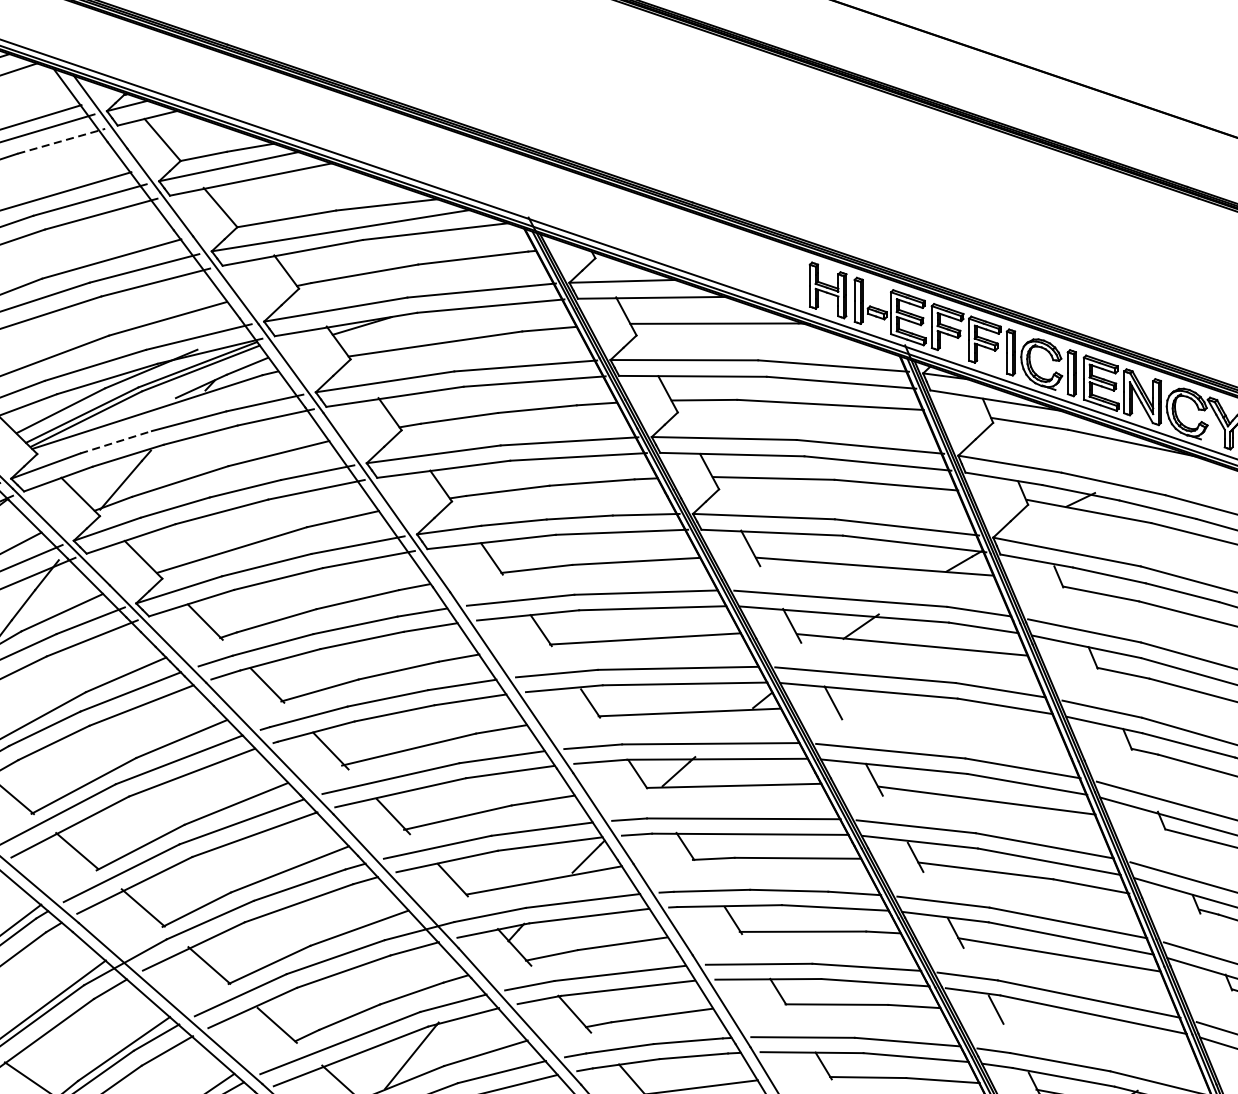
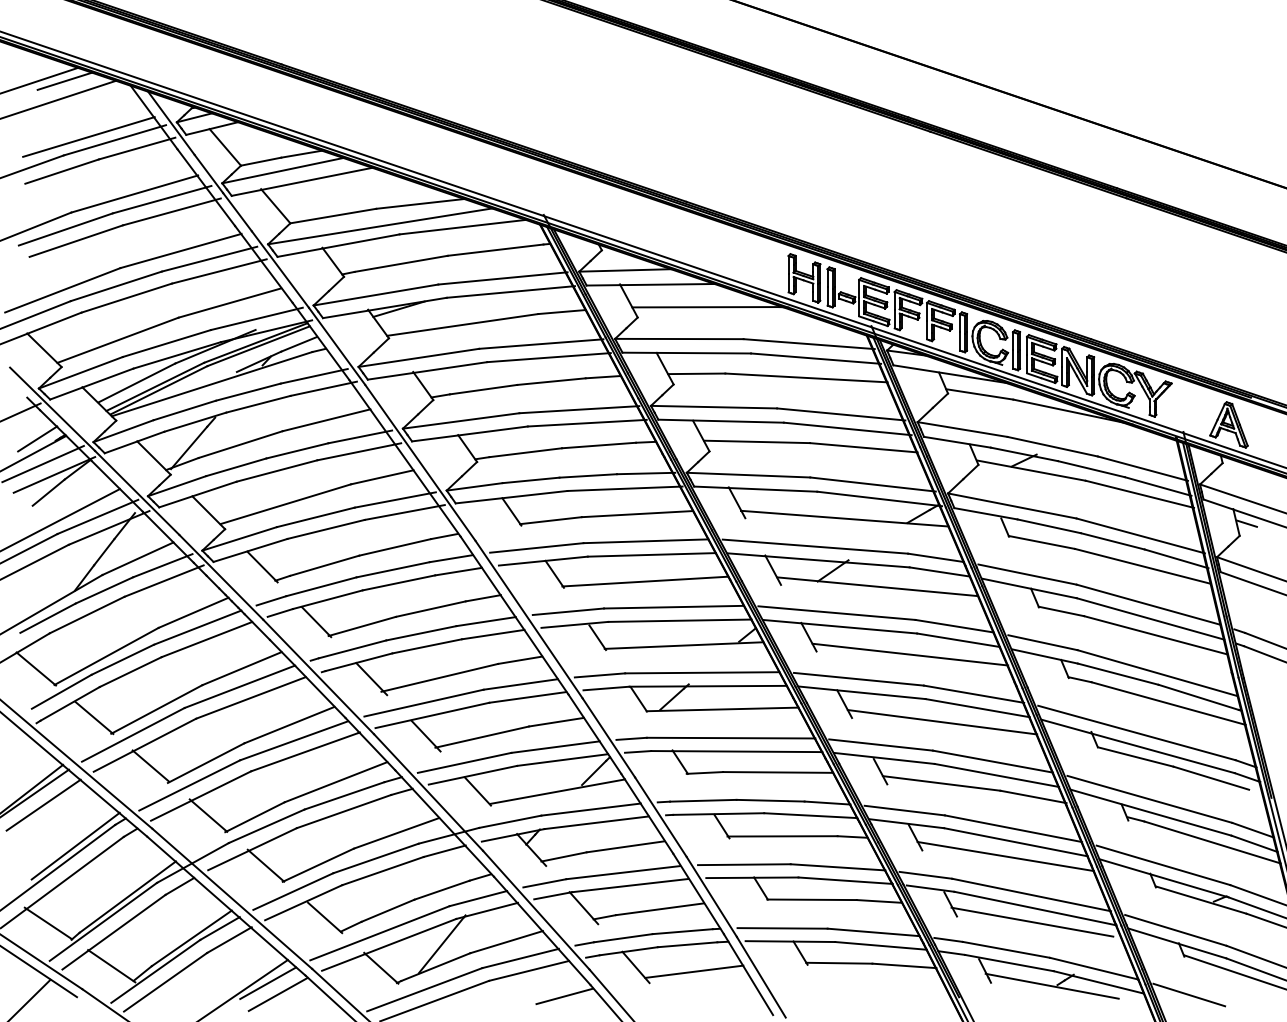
line: (61, 141) -> (137, 148), dashed -> solid
line: (115, 442) -> (184, 410), dashed -> solid
line: (950, 722) -> (910, 654), added
line: (1090, 1029) -> (1032, 921), added

